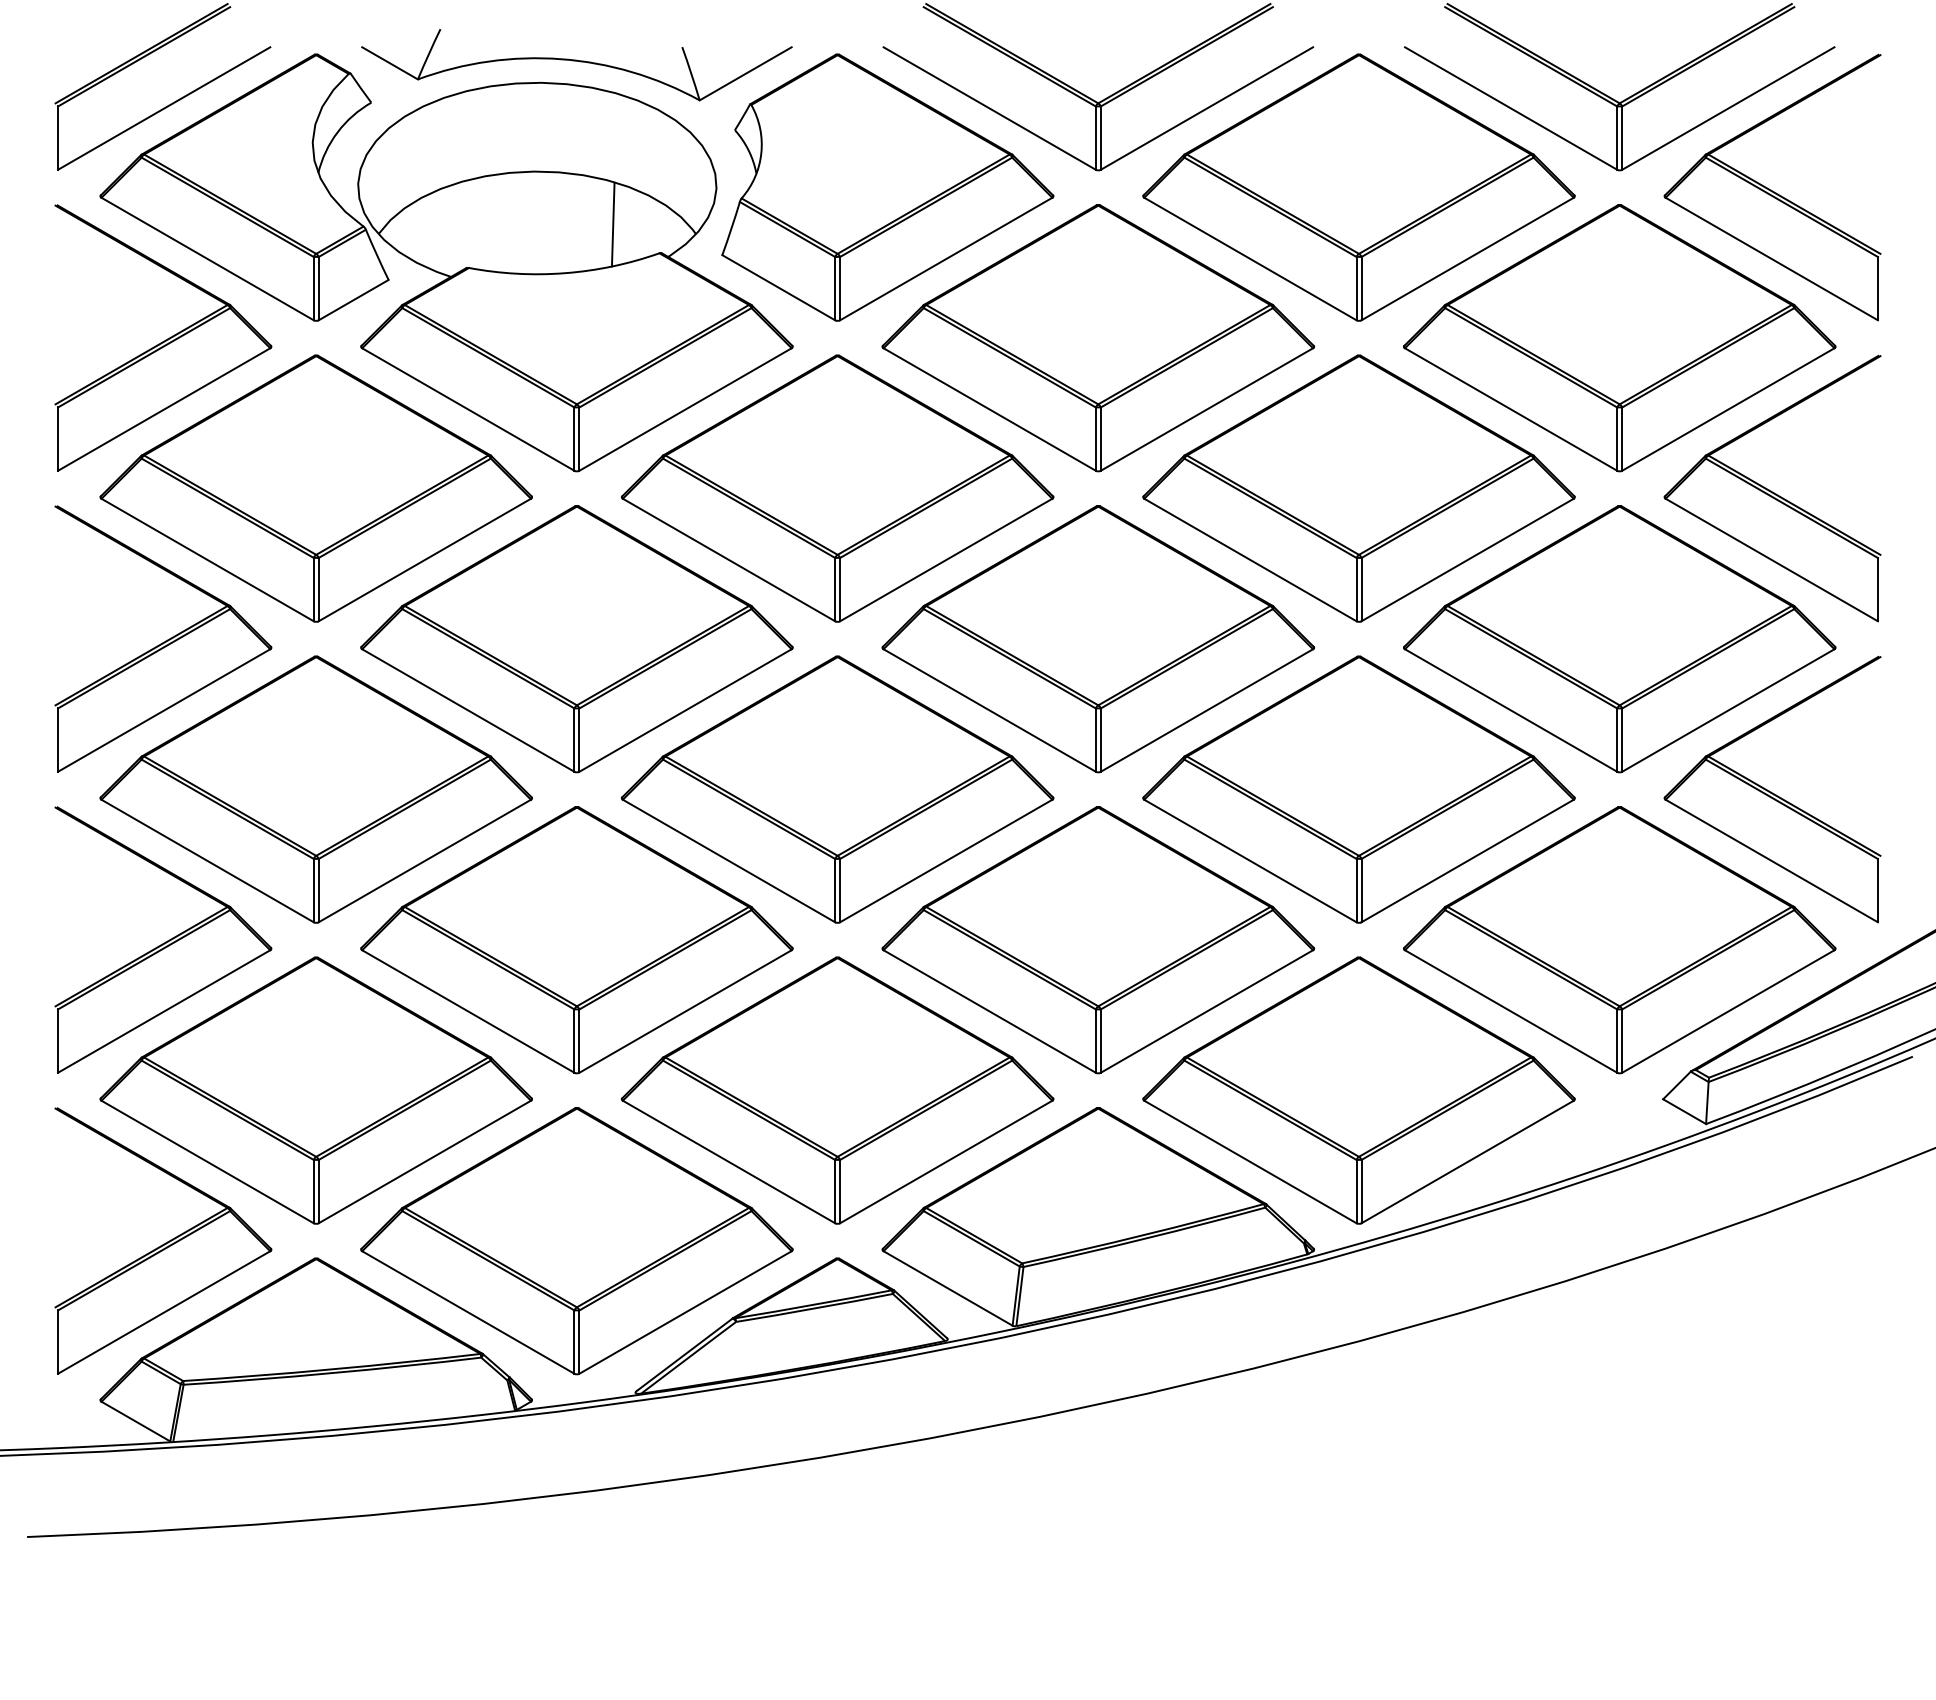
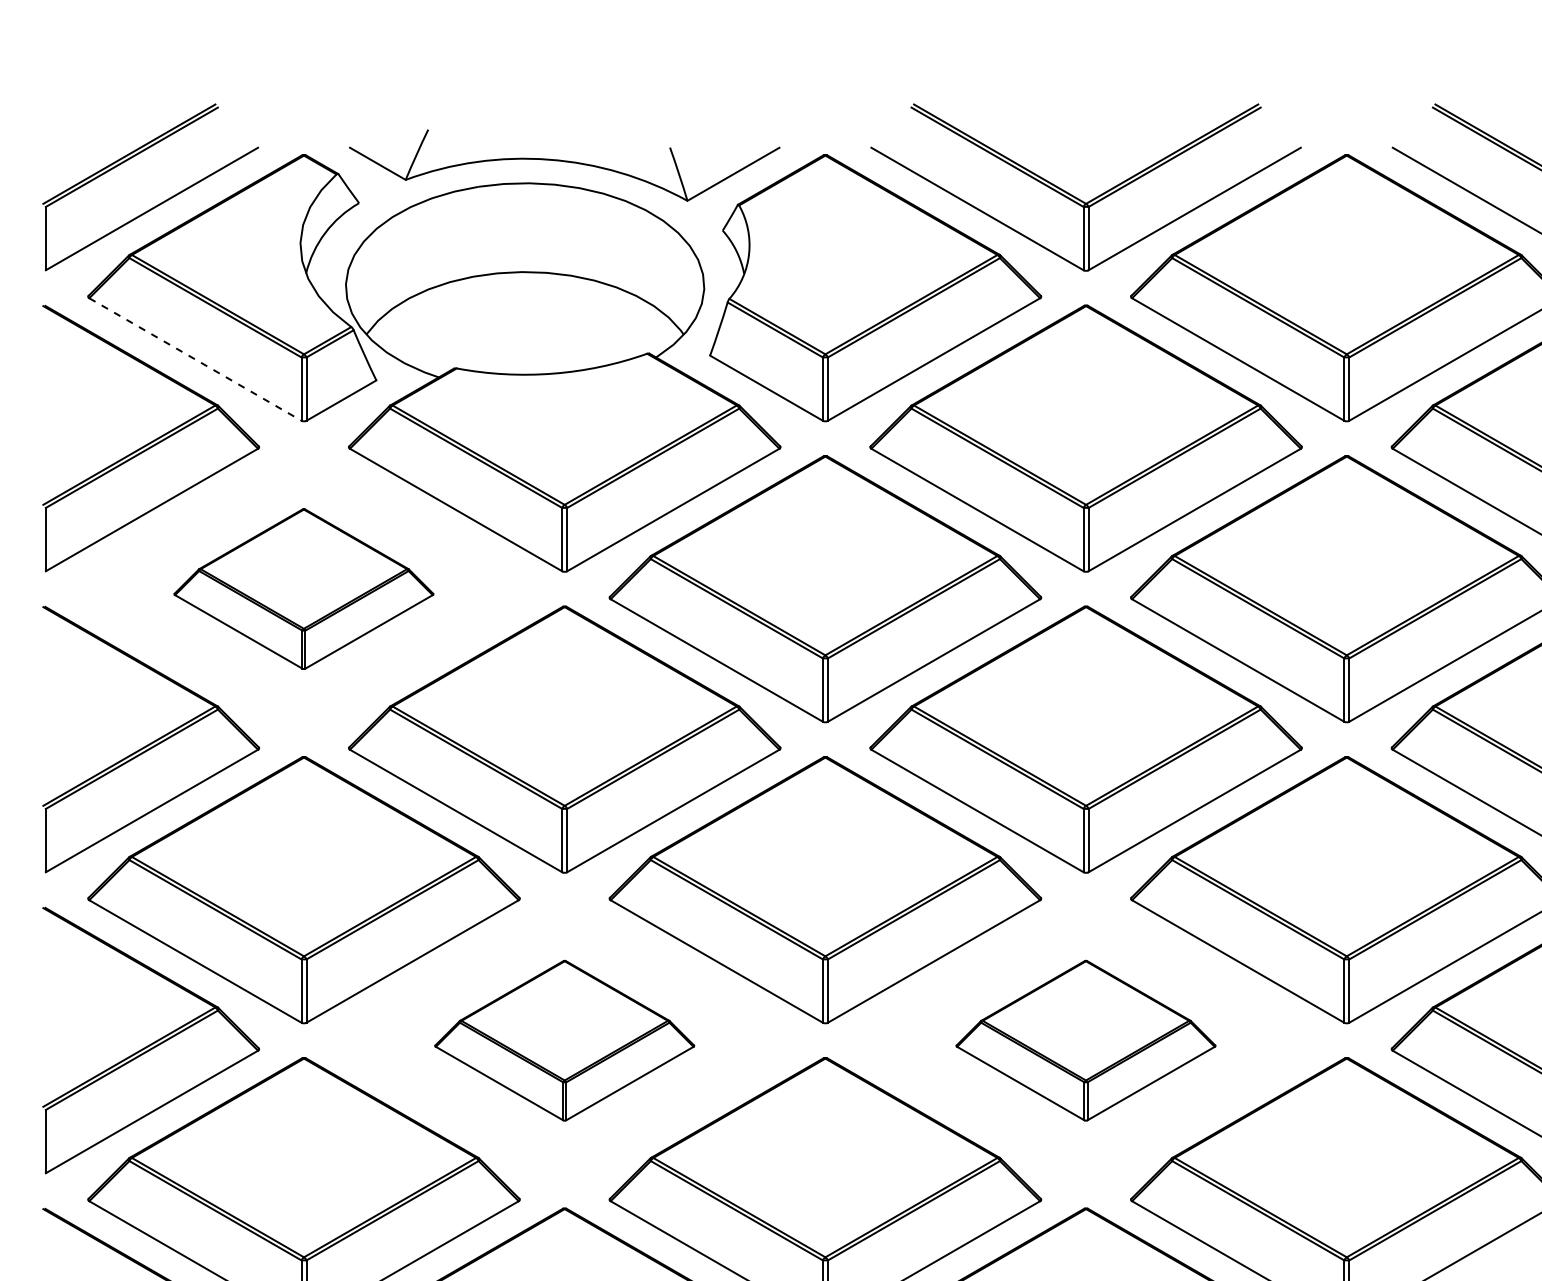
line: (612, 224) -> (600, 324), removed
line: (207, 259) -> (195, 359), solid -> dashed
part: (315, 488) -> (303, 588), size x0.6
part: (576, 940) -> (564, 1040), size x0.6
part: (1097, 940) -> (1085, 1040), size x0.6

